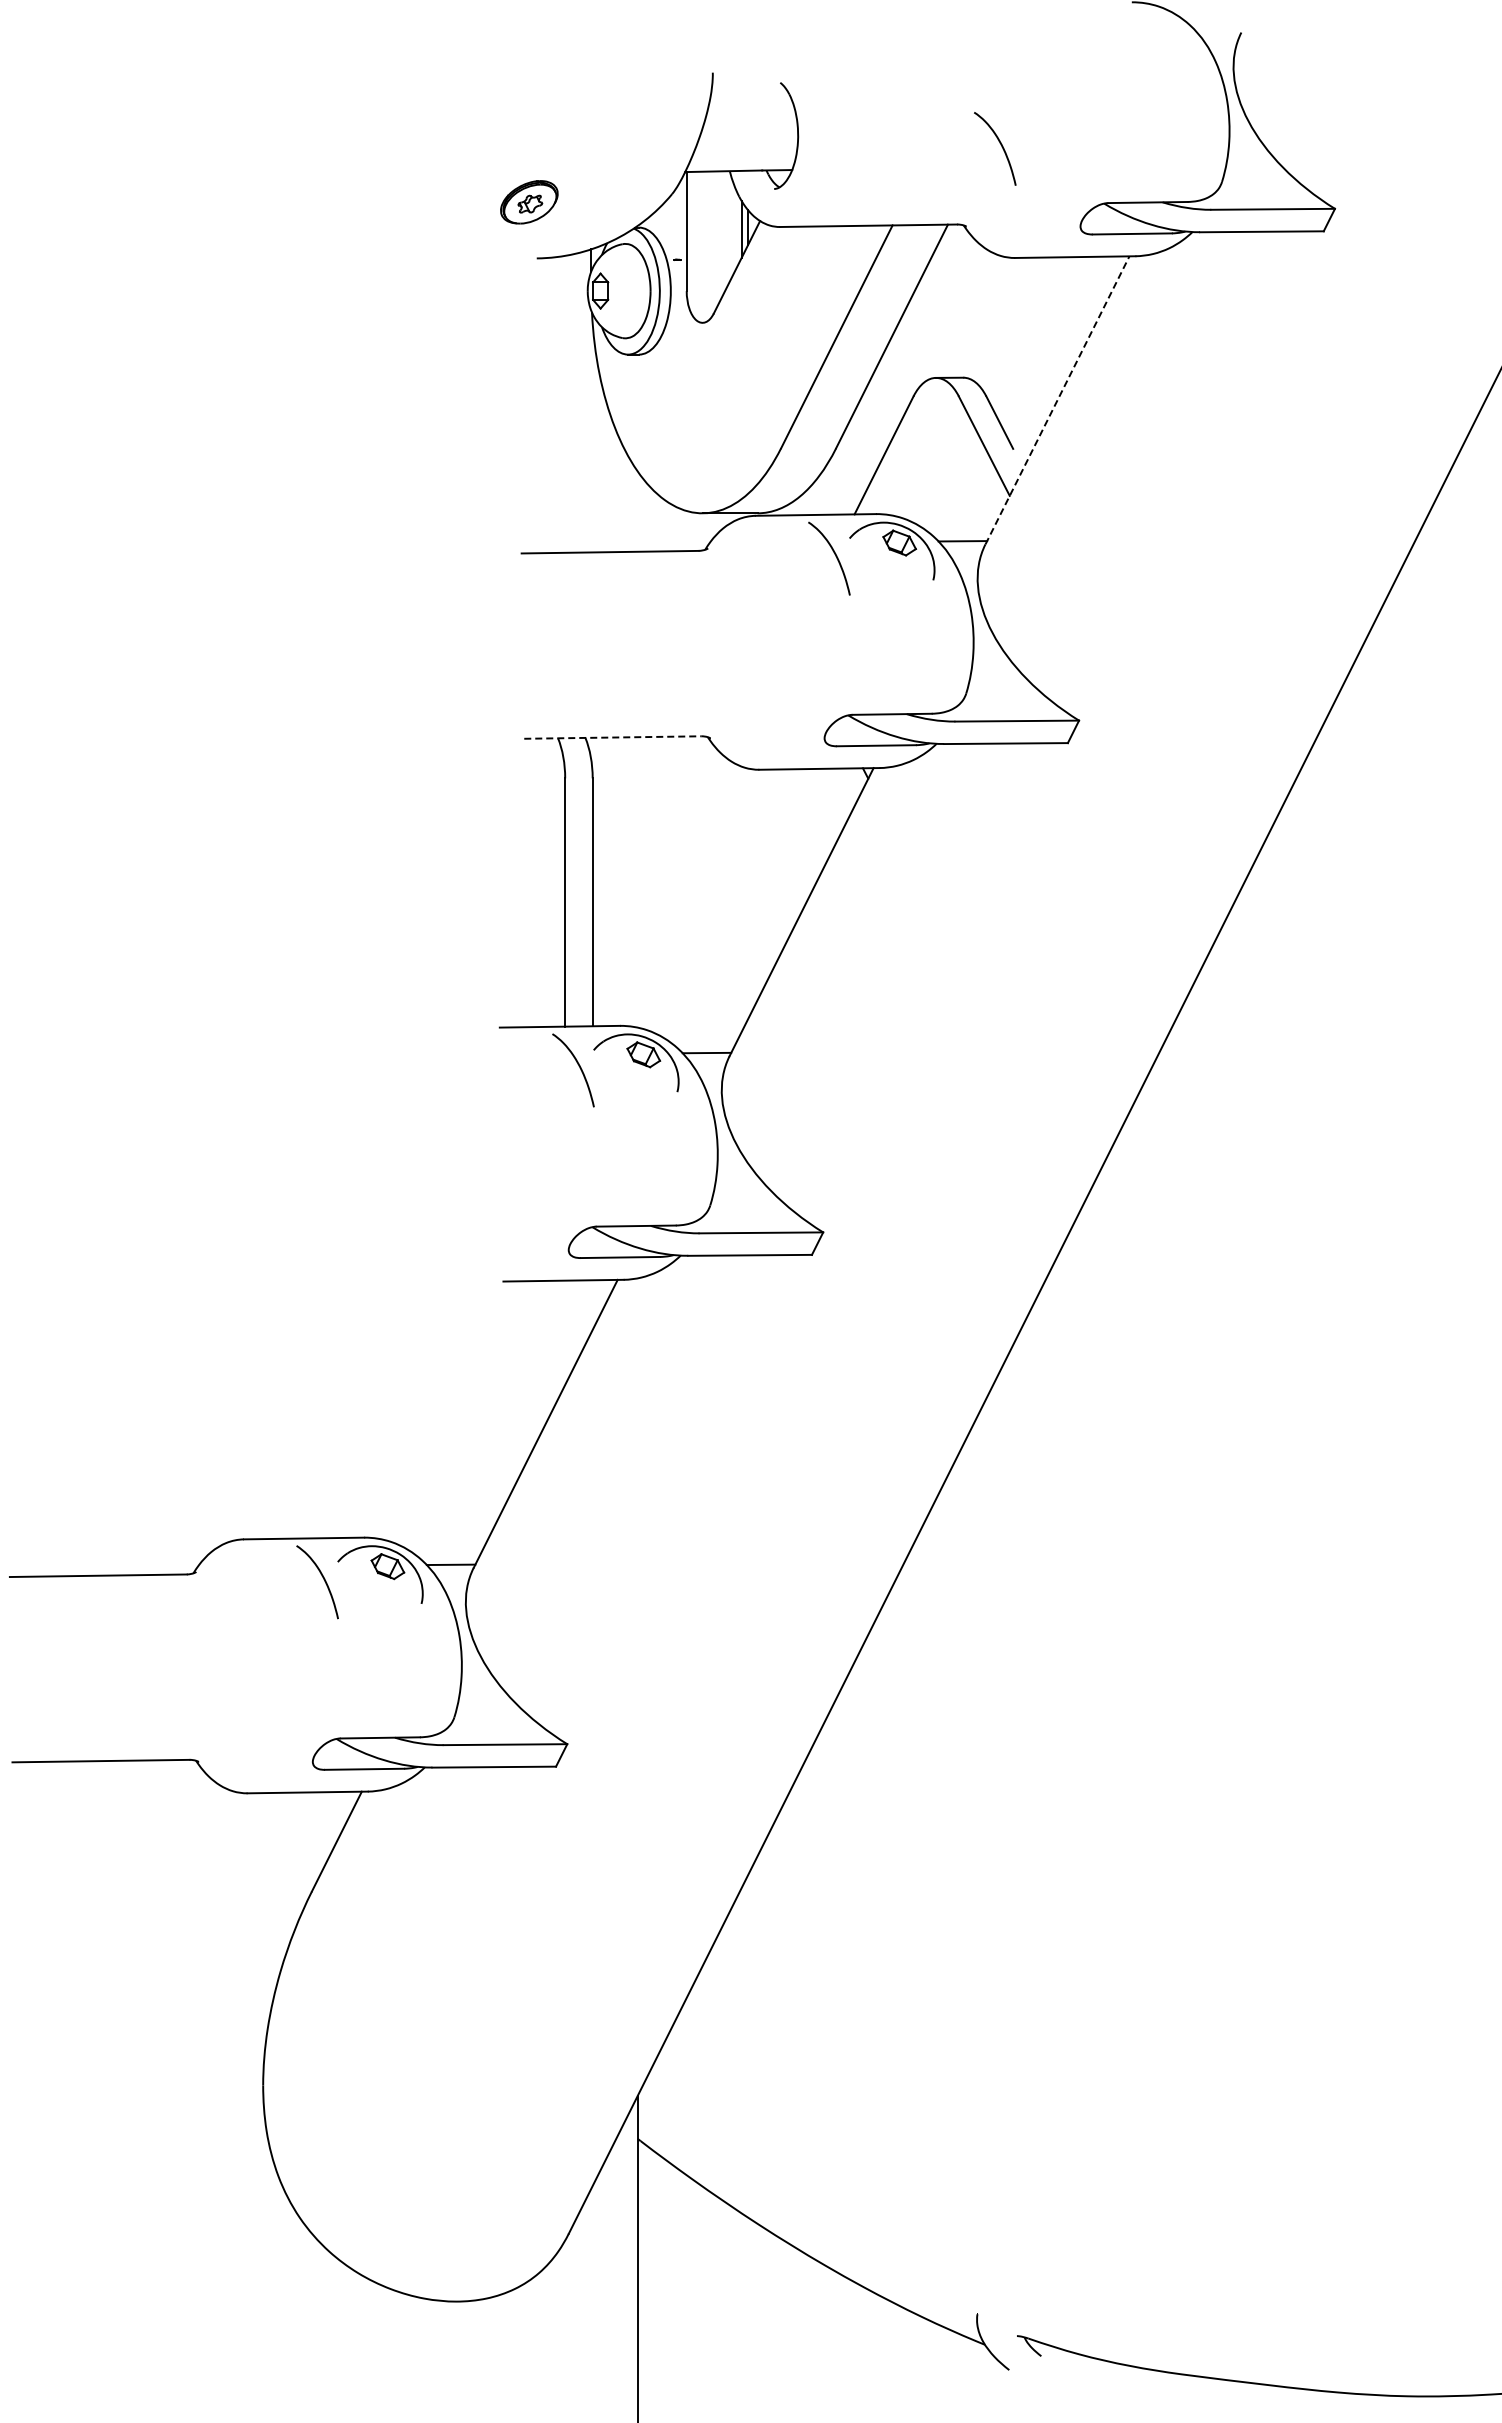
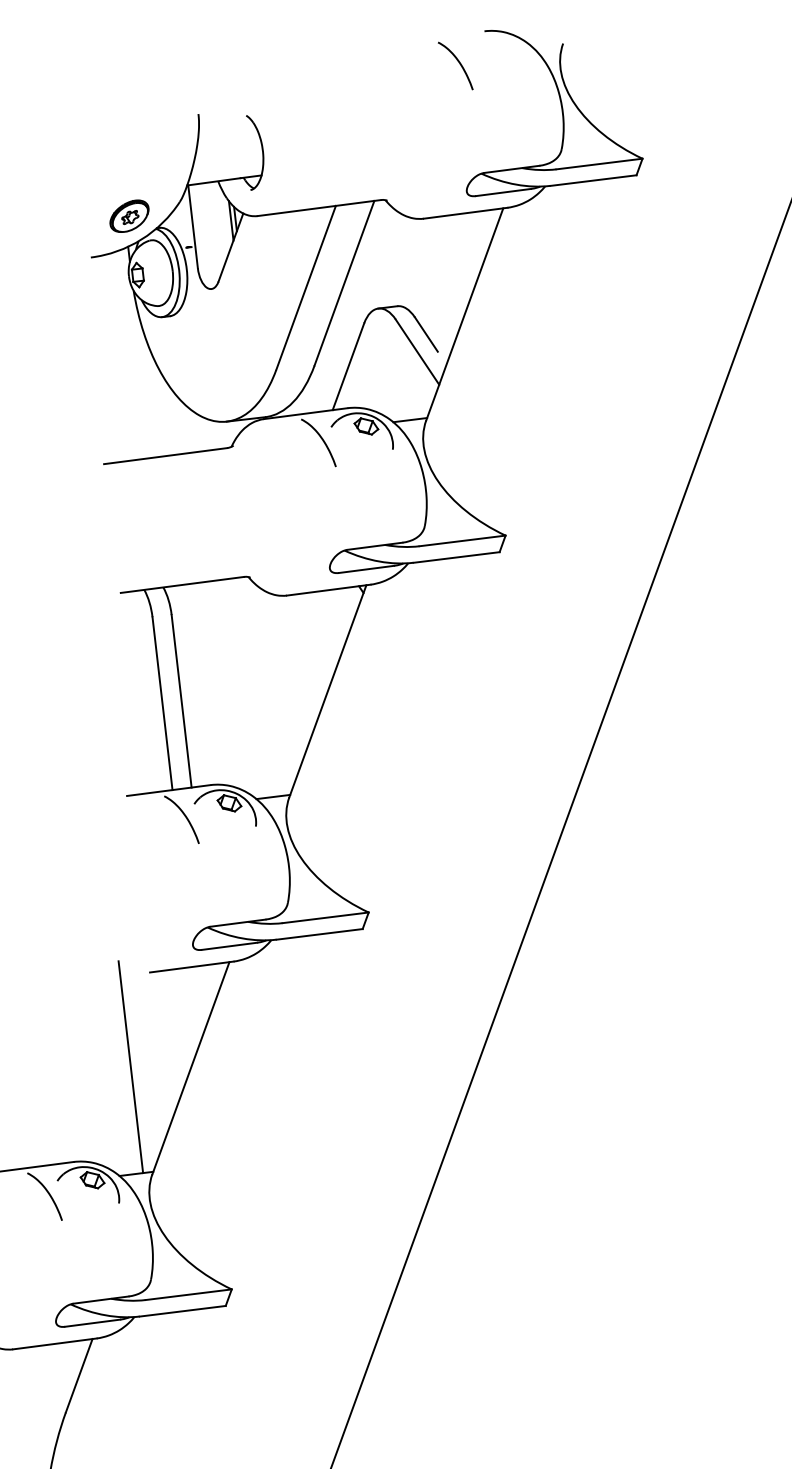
curve: (1000, 145) -> (459, 63), moved
part: (529, 202) -> (129, 216), moved
line: (1057, 400) -> (464, 314), dashed -> solid
line: (612, 737) -> (182, 584), dashed -> solid
line: (460, 1412) -> (130, 1067), added

